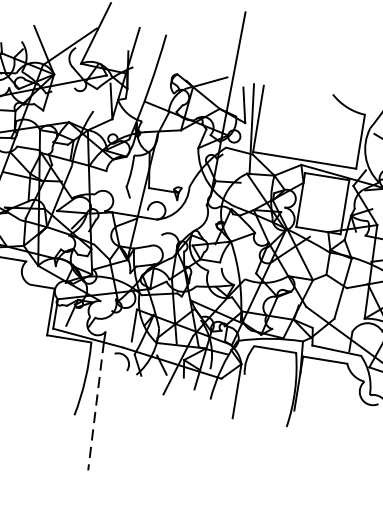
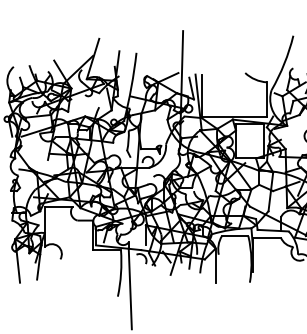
line: (96, 407) -> (130, 289), dashed -> solid

